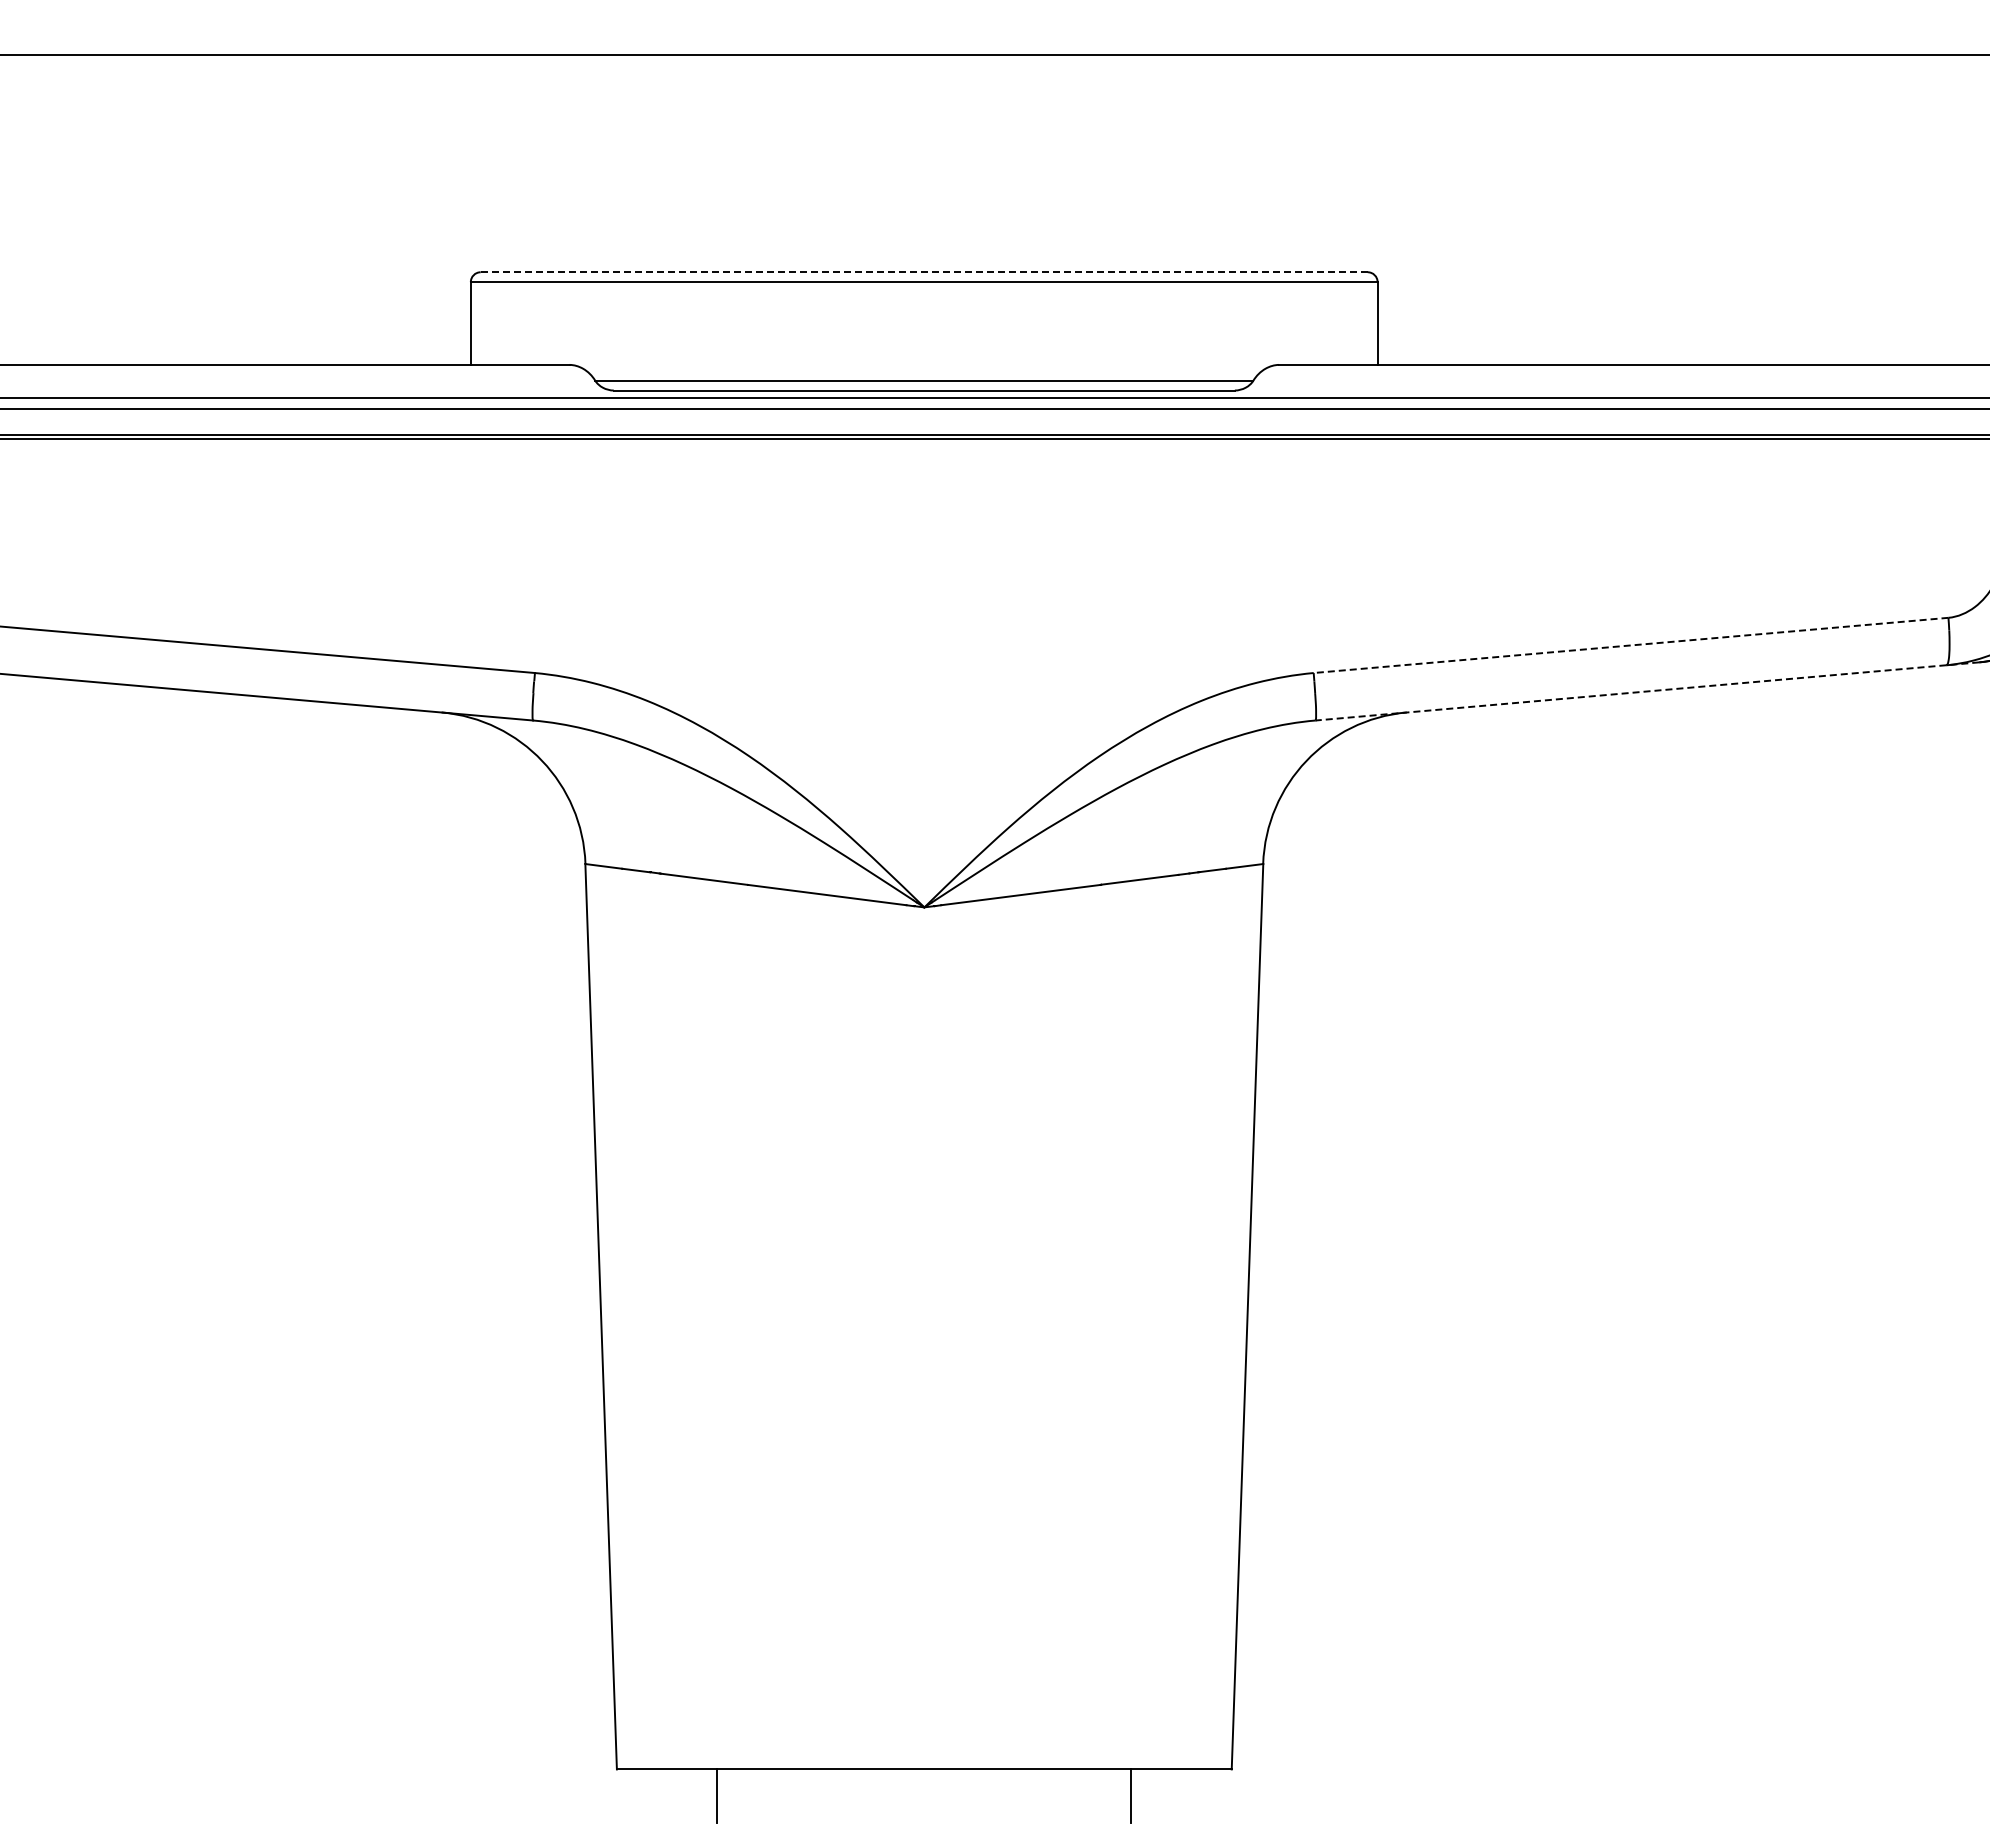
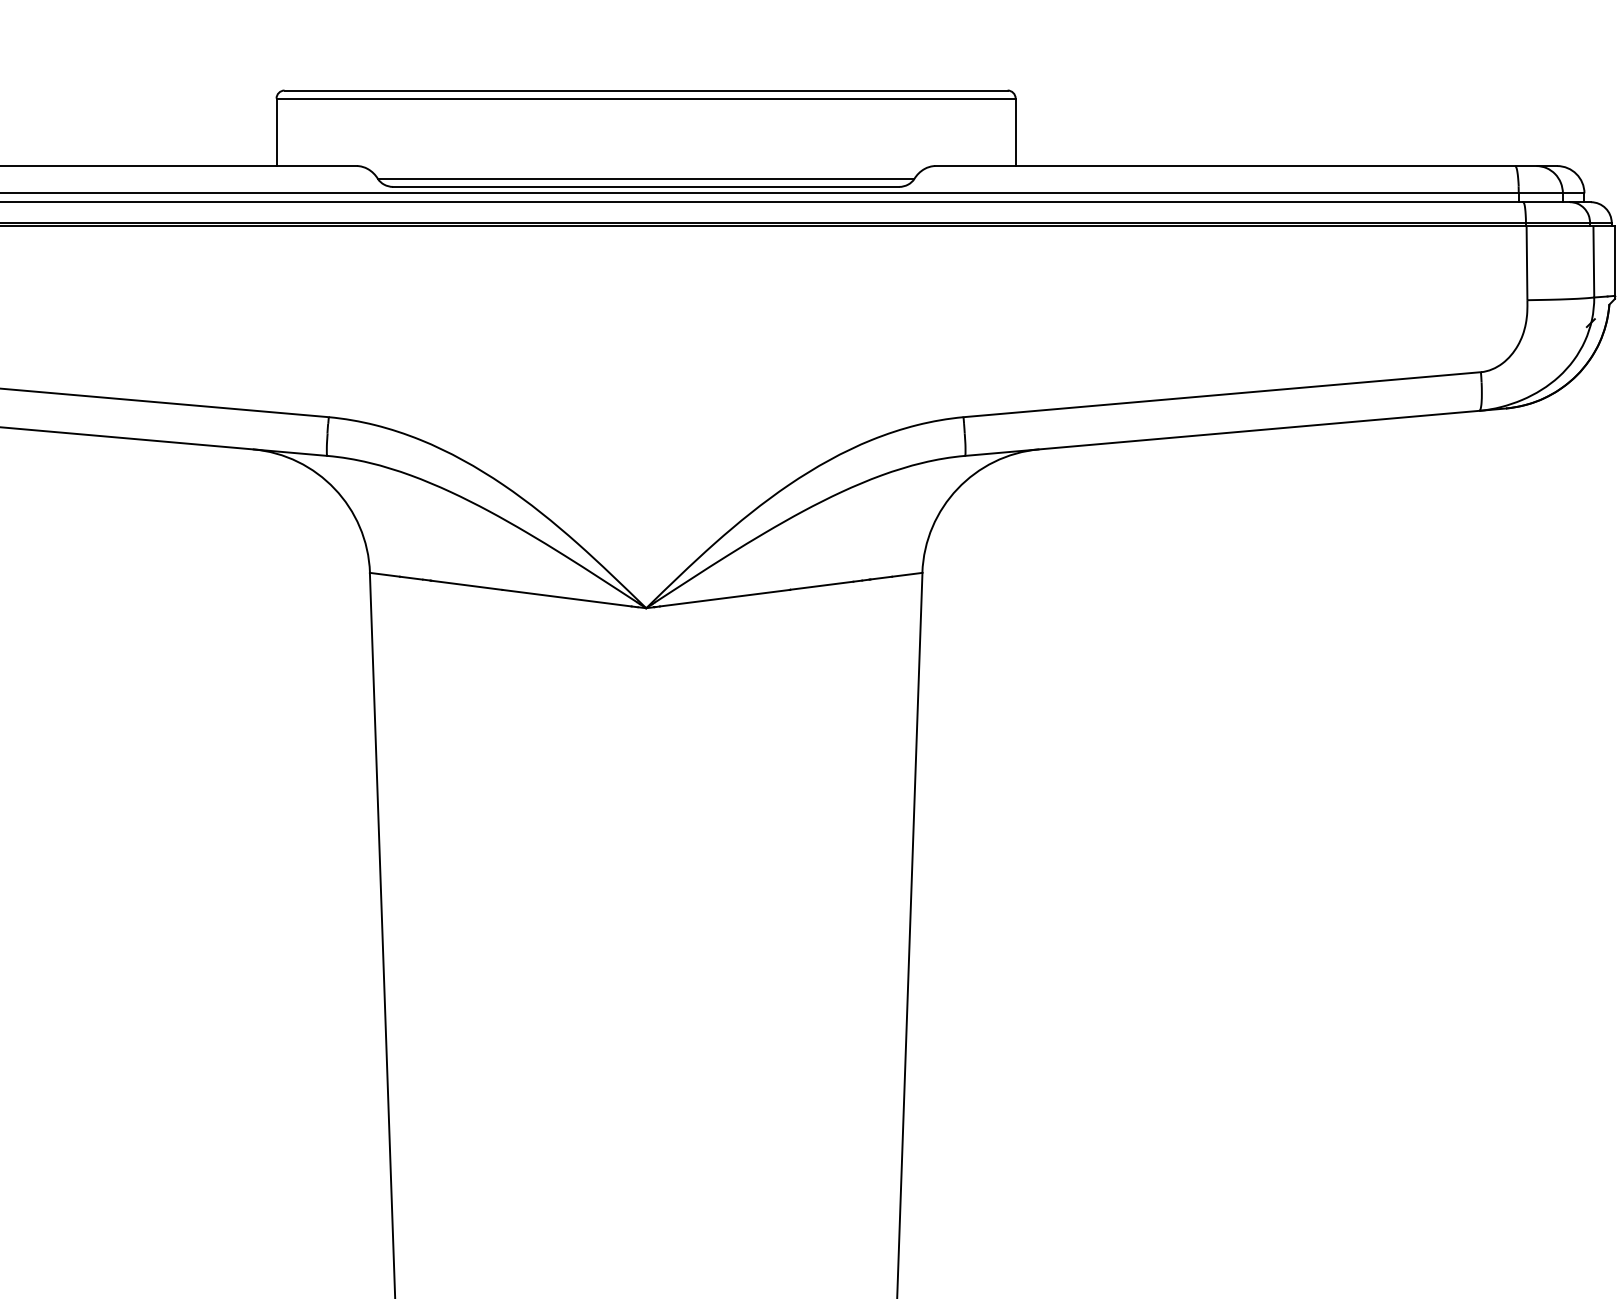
line: (924, 272) -> (646, 90), dashed -> solid
line: (1631, 645) -> (1222, 394), dashed -> solid
line: (1646, 691) -> (1234, 432), dashed -> solid

